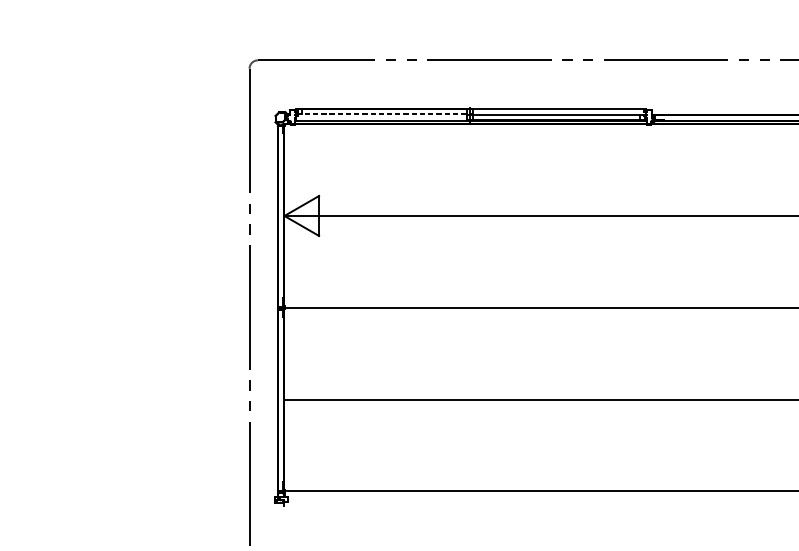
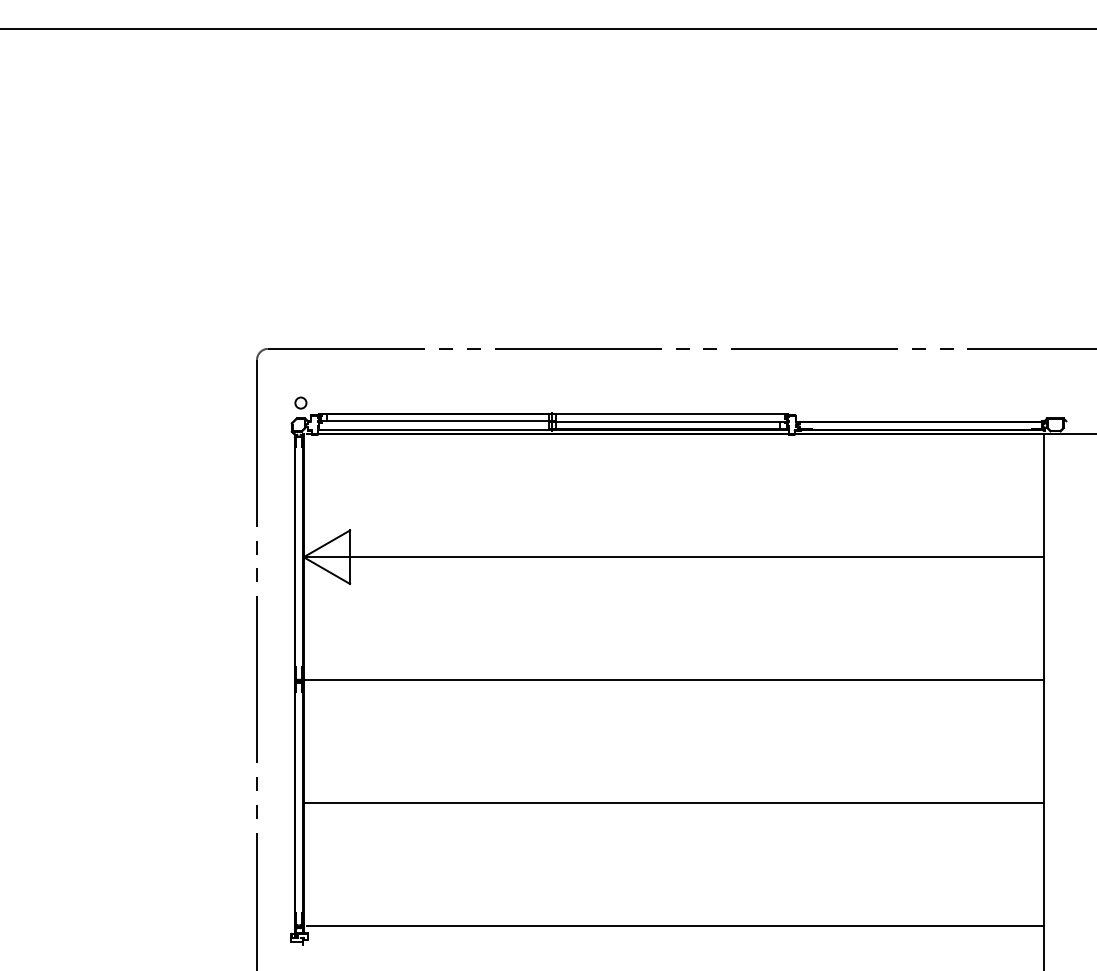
circle: (282, 100) -> (300, 402), added
line: (384, 114) -> (437, 421), dashed -> solid

